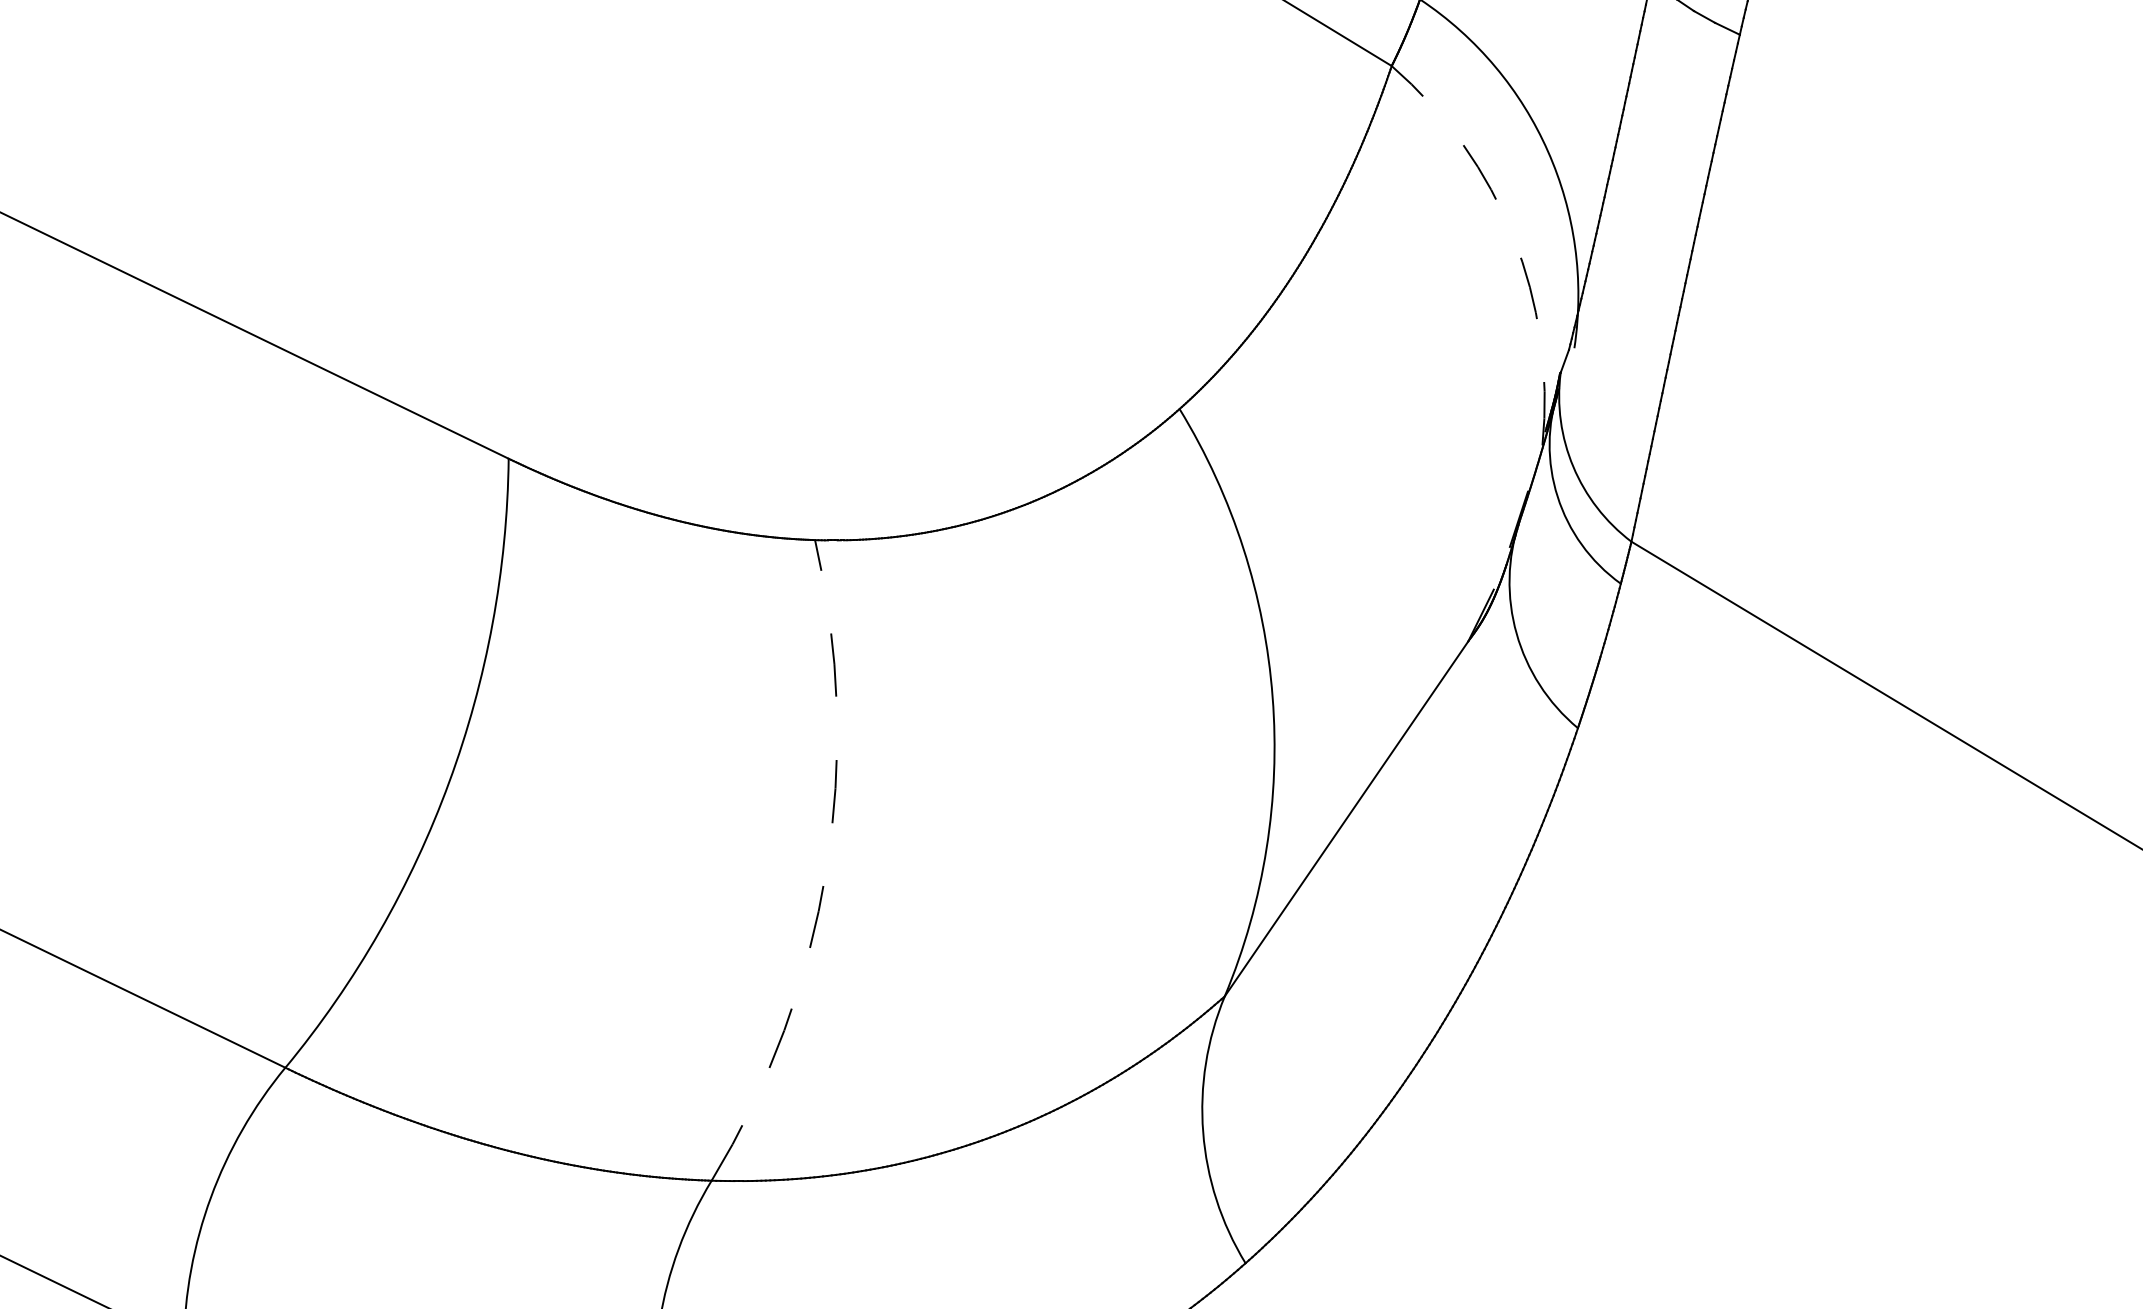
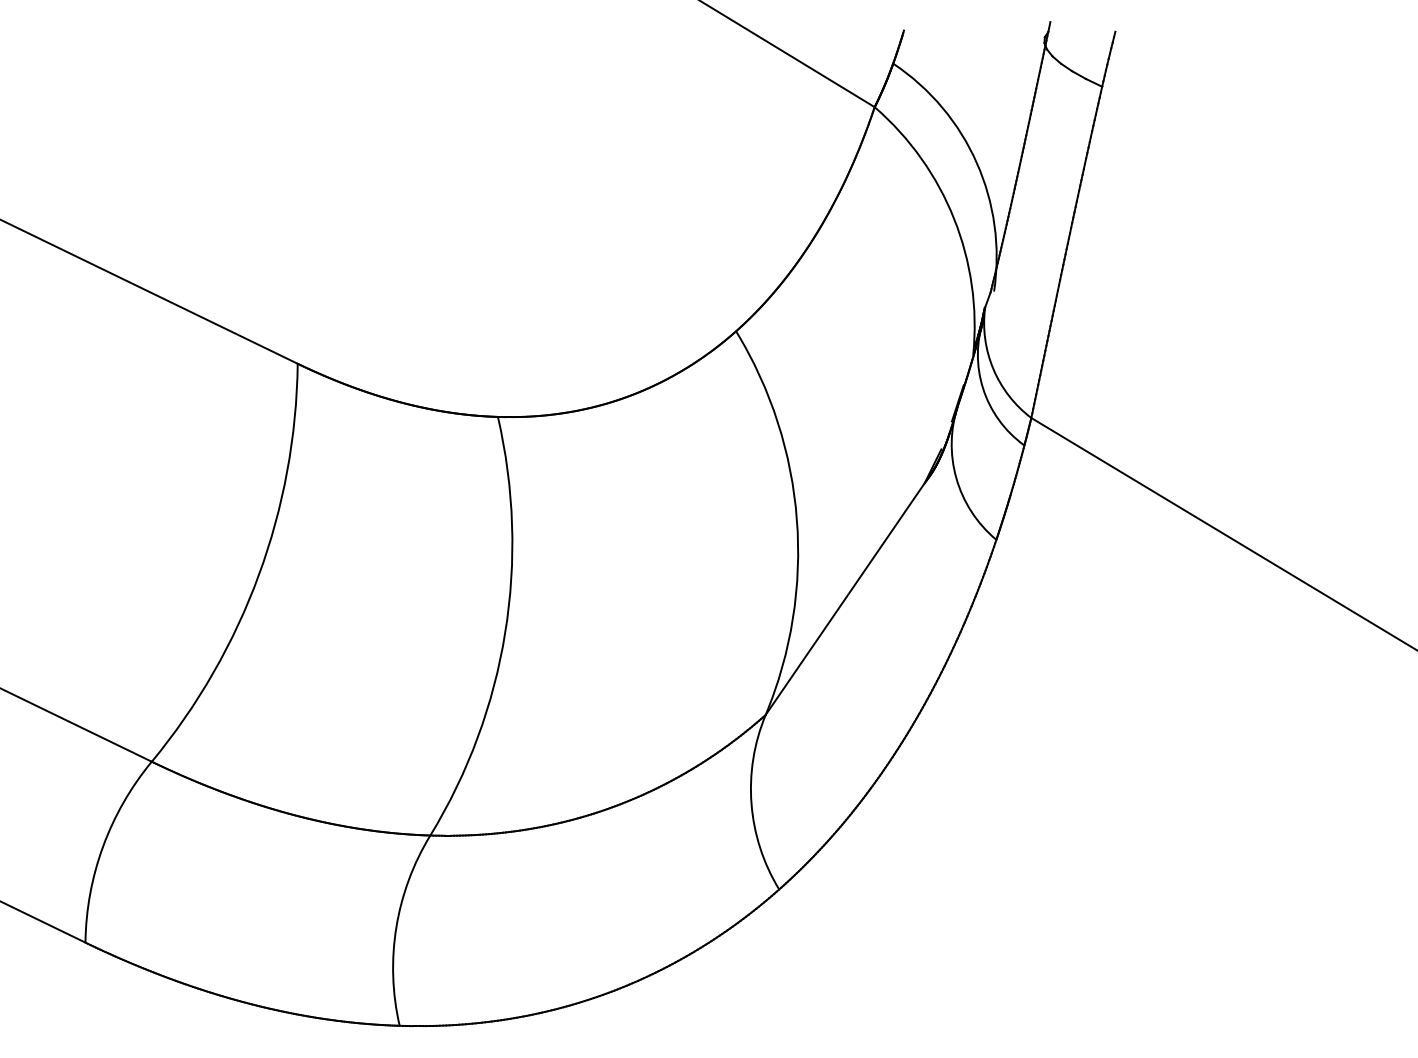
arc: (1513, 237) -> (954, 219), dashed -> solid
arc: (826, 869) -> (505, 632), dashed -> solid

